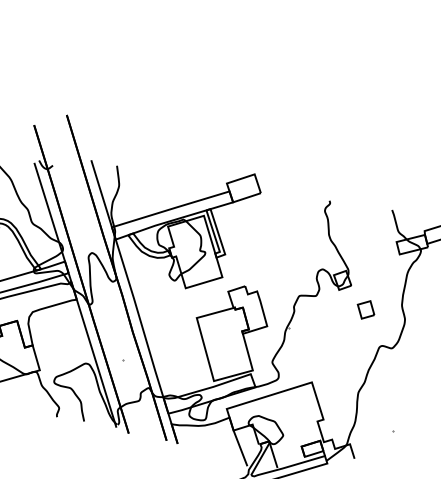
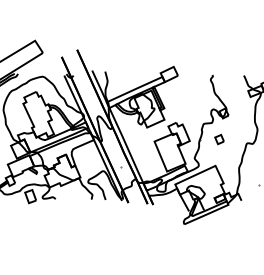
part: (365, 309) -> (219, 139), moved

